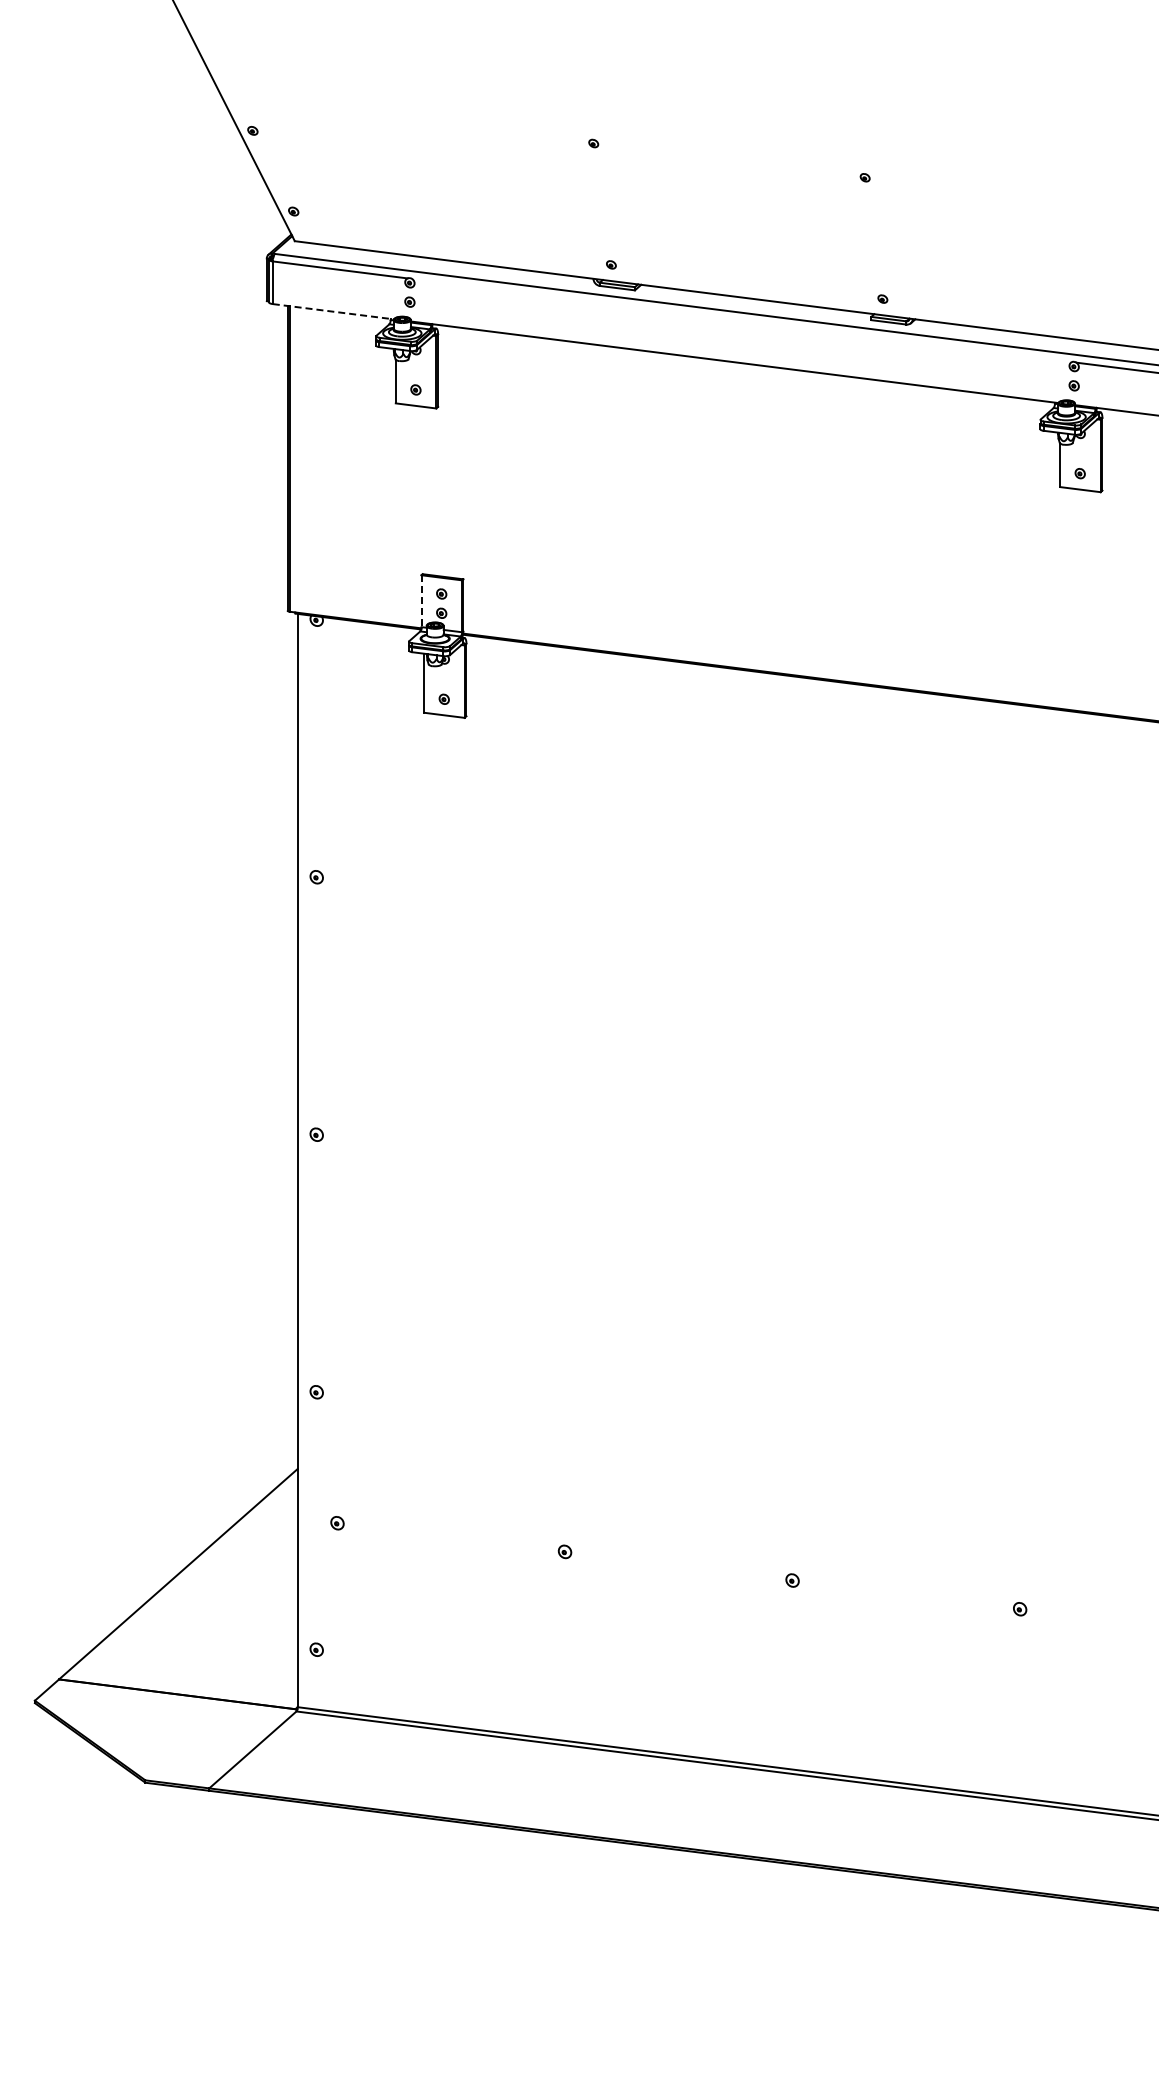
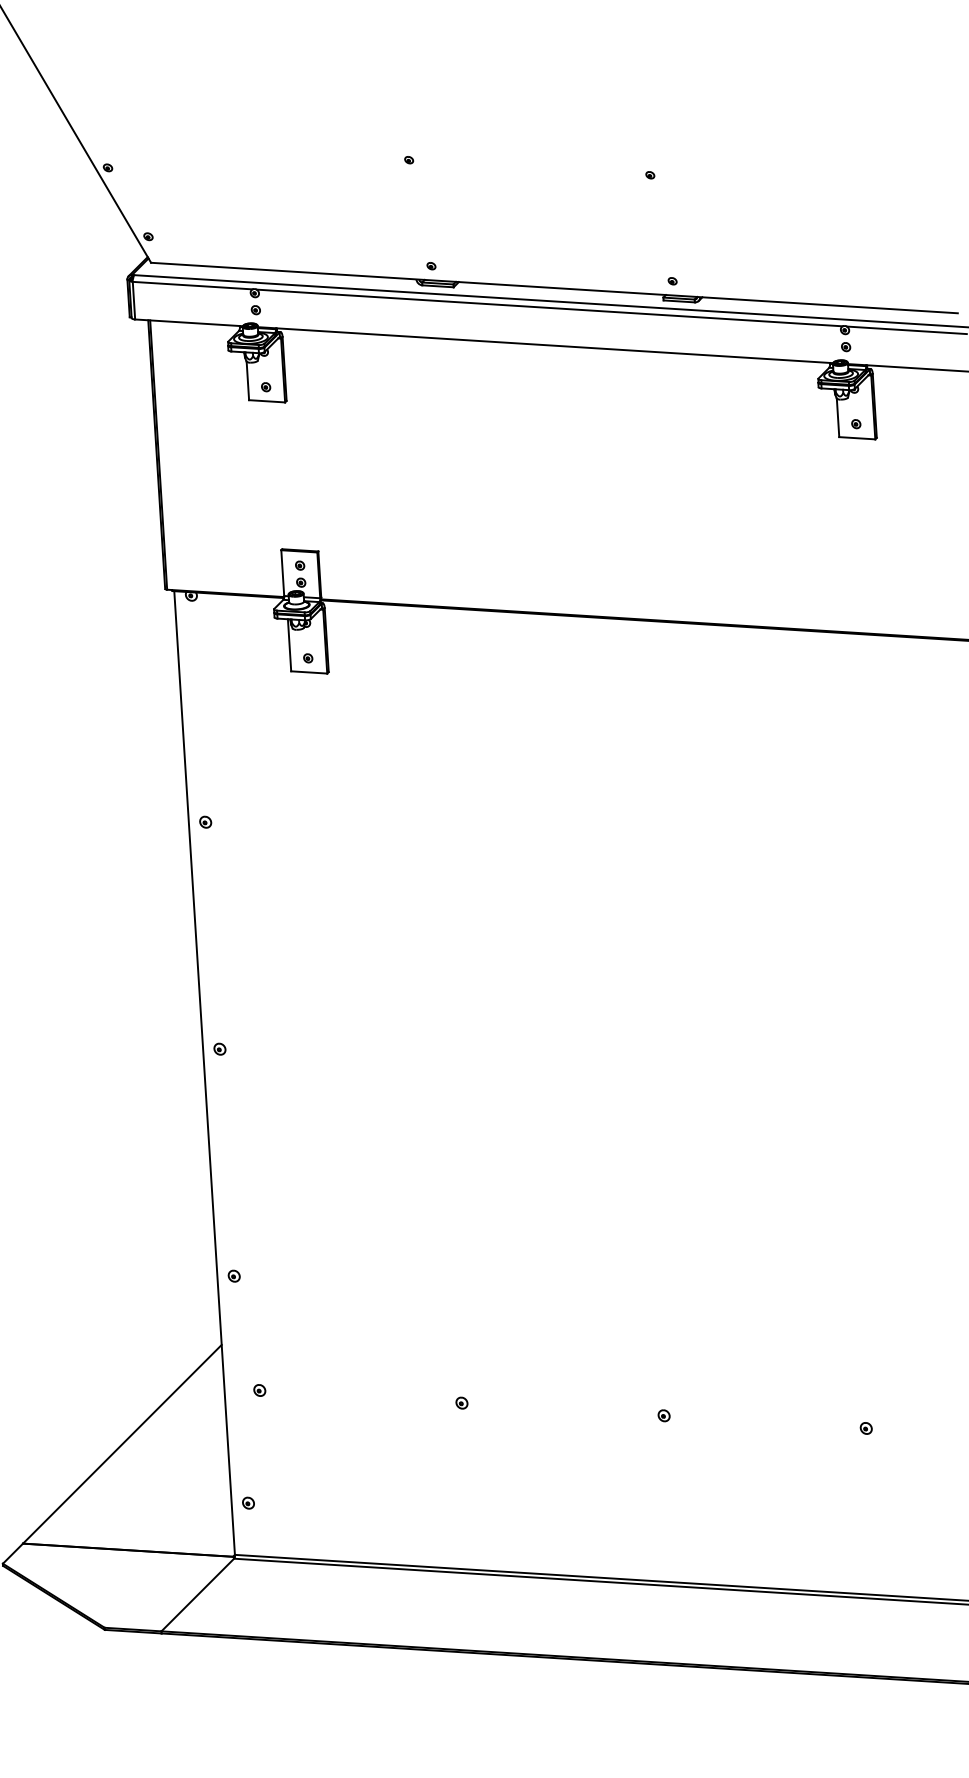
line: (333, 311) -> (189, 322), dashed -> solid
line: (741, 320) -> (549, 307), added
line: (421, 601) -> (282, 573), dashed -> solid

